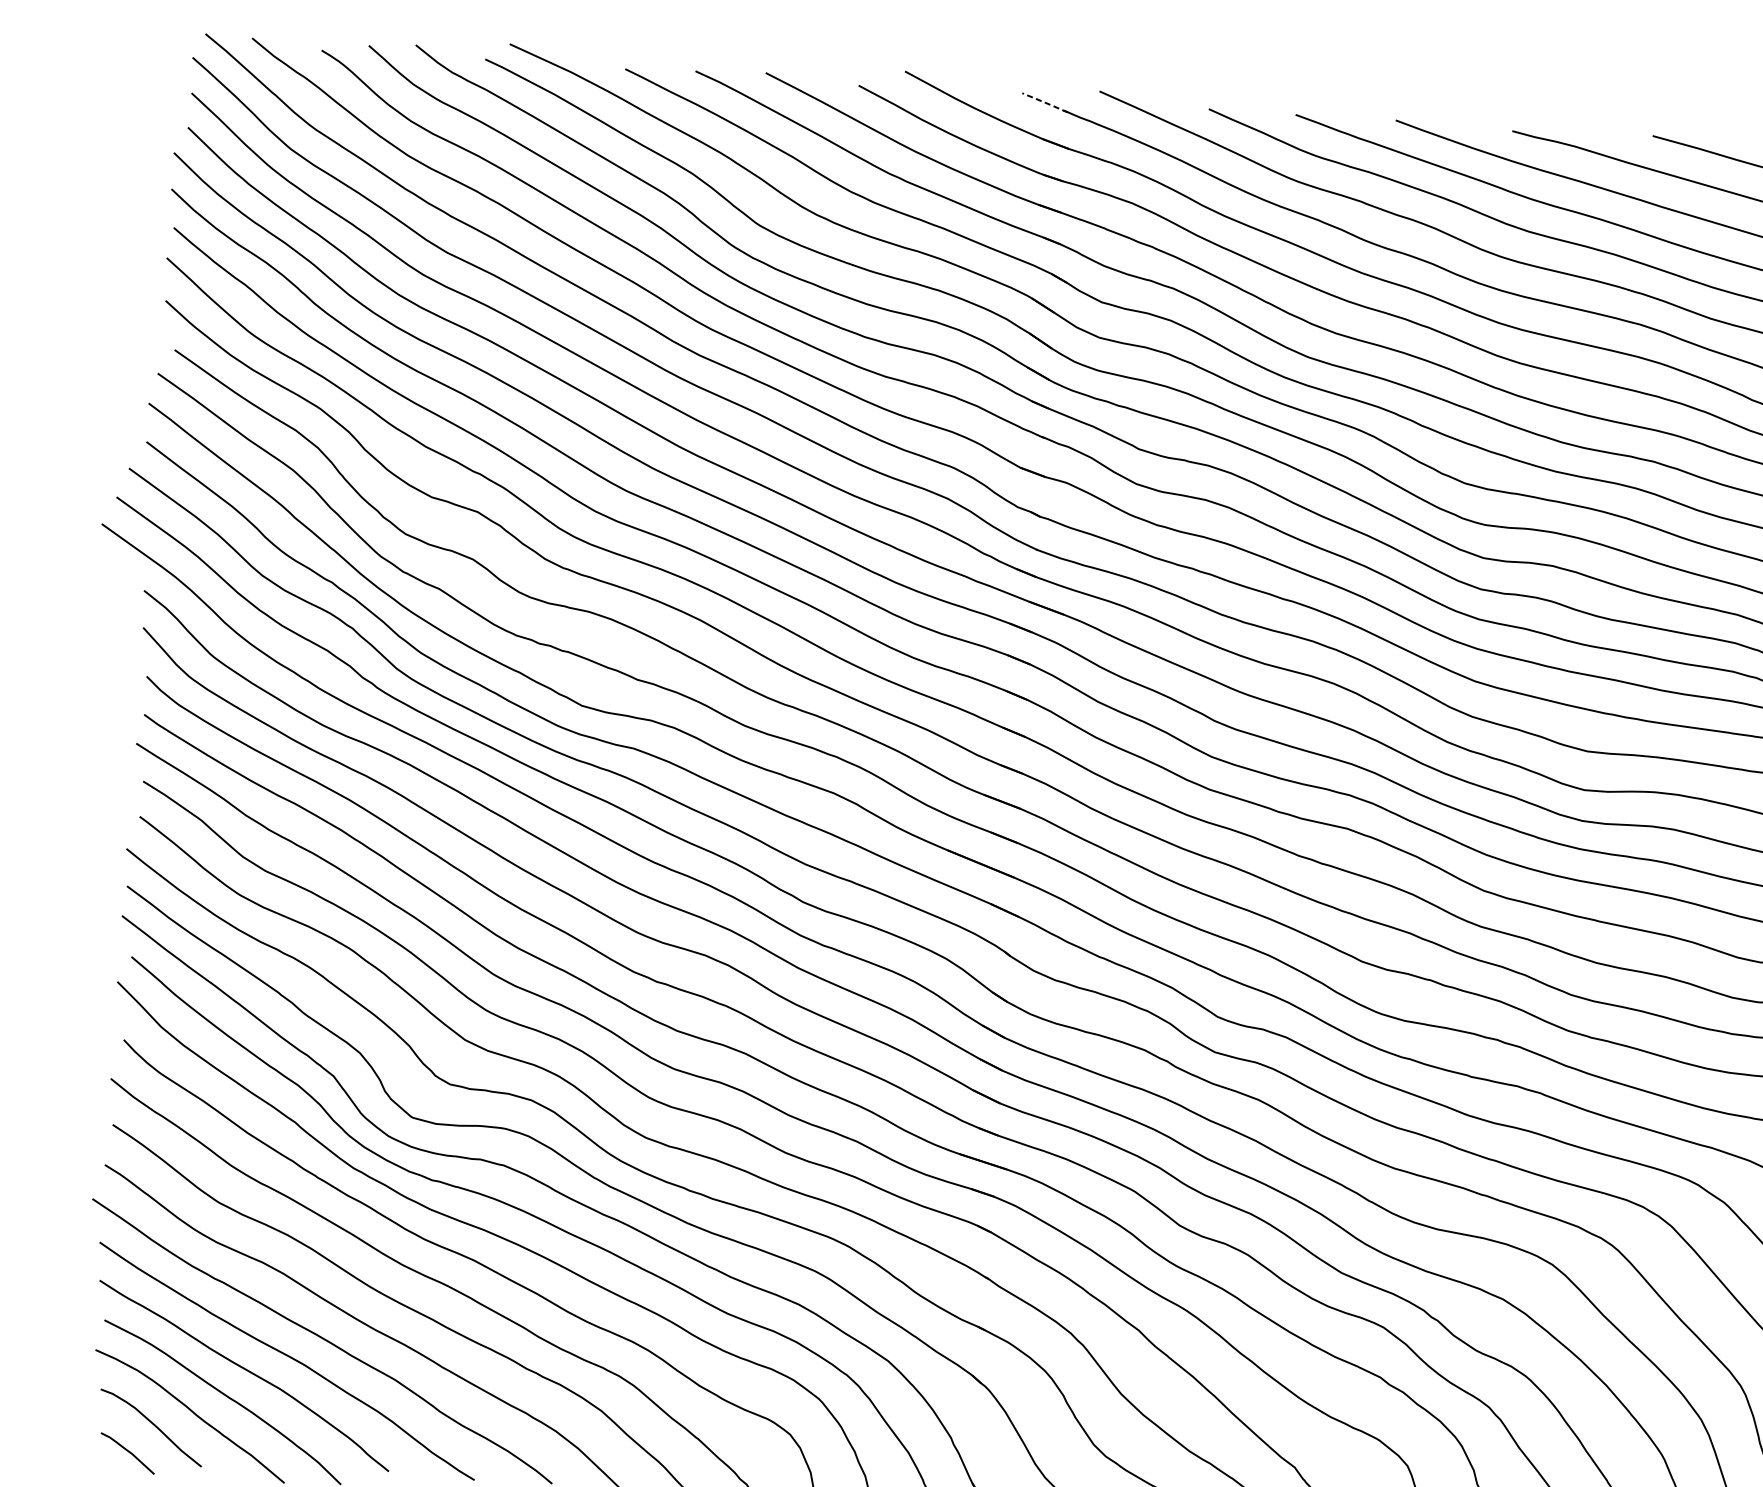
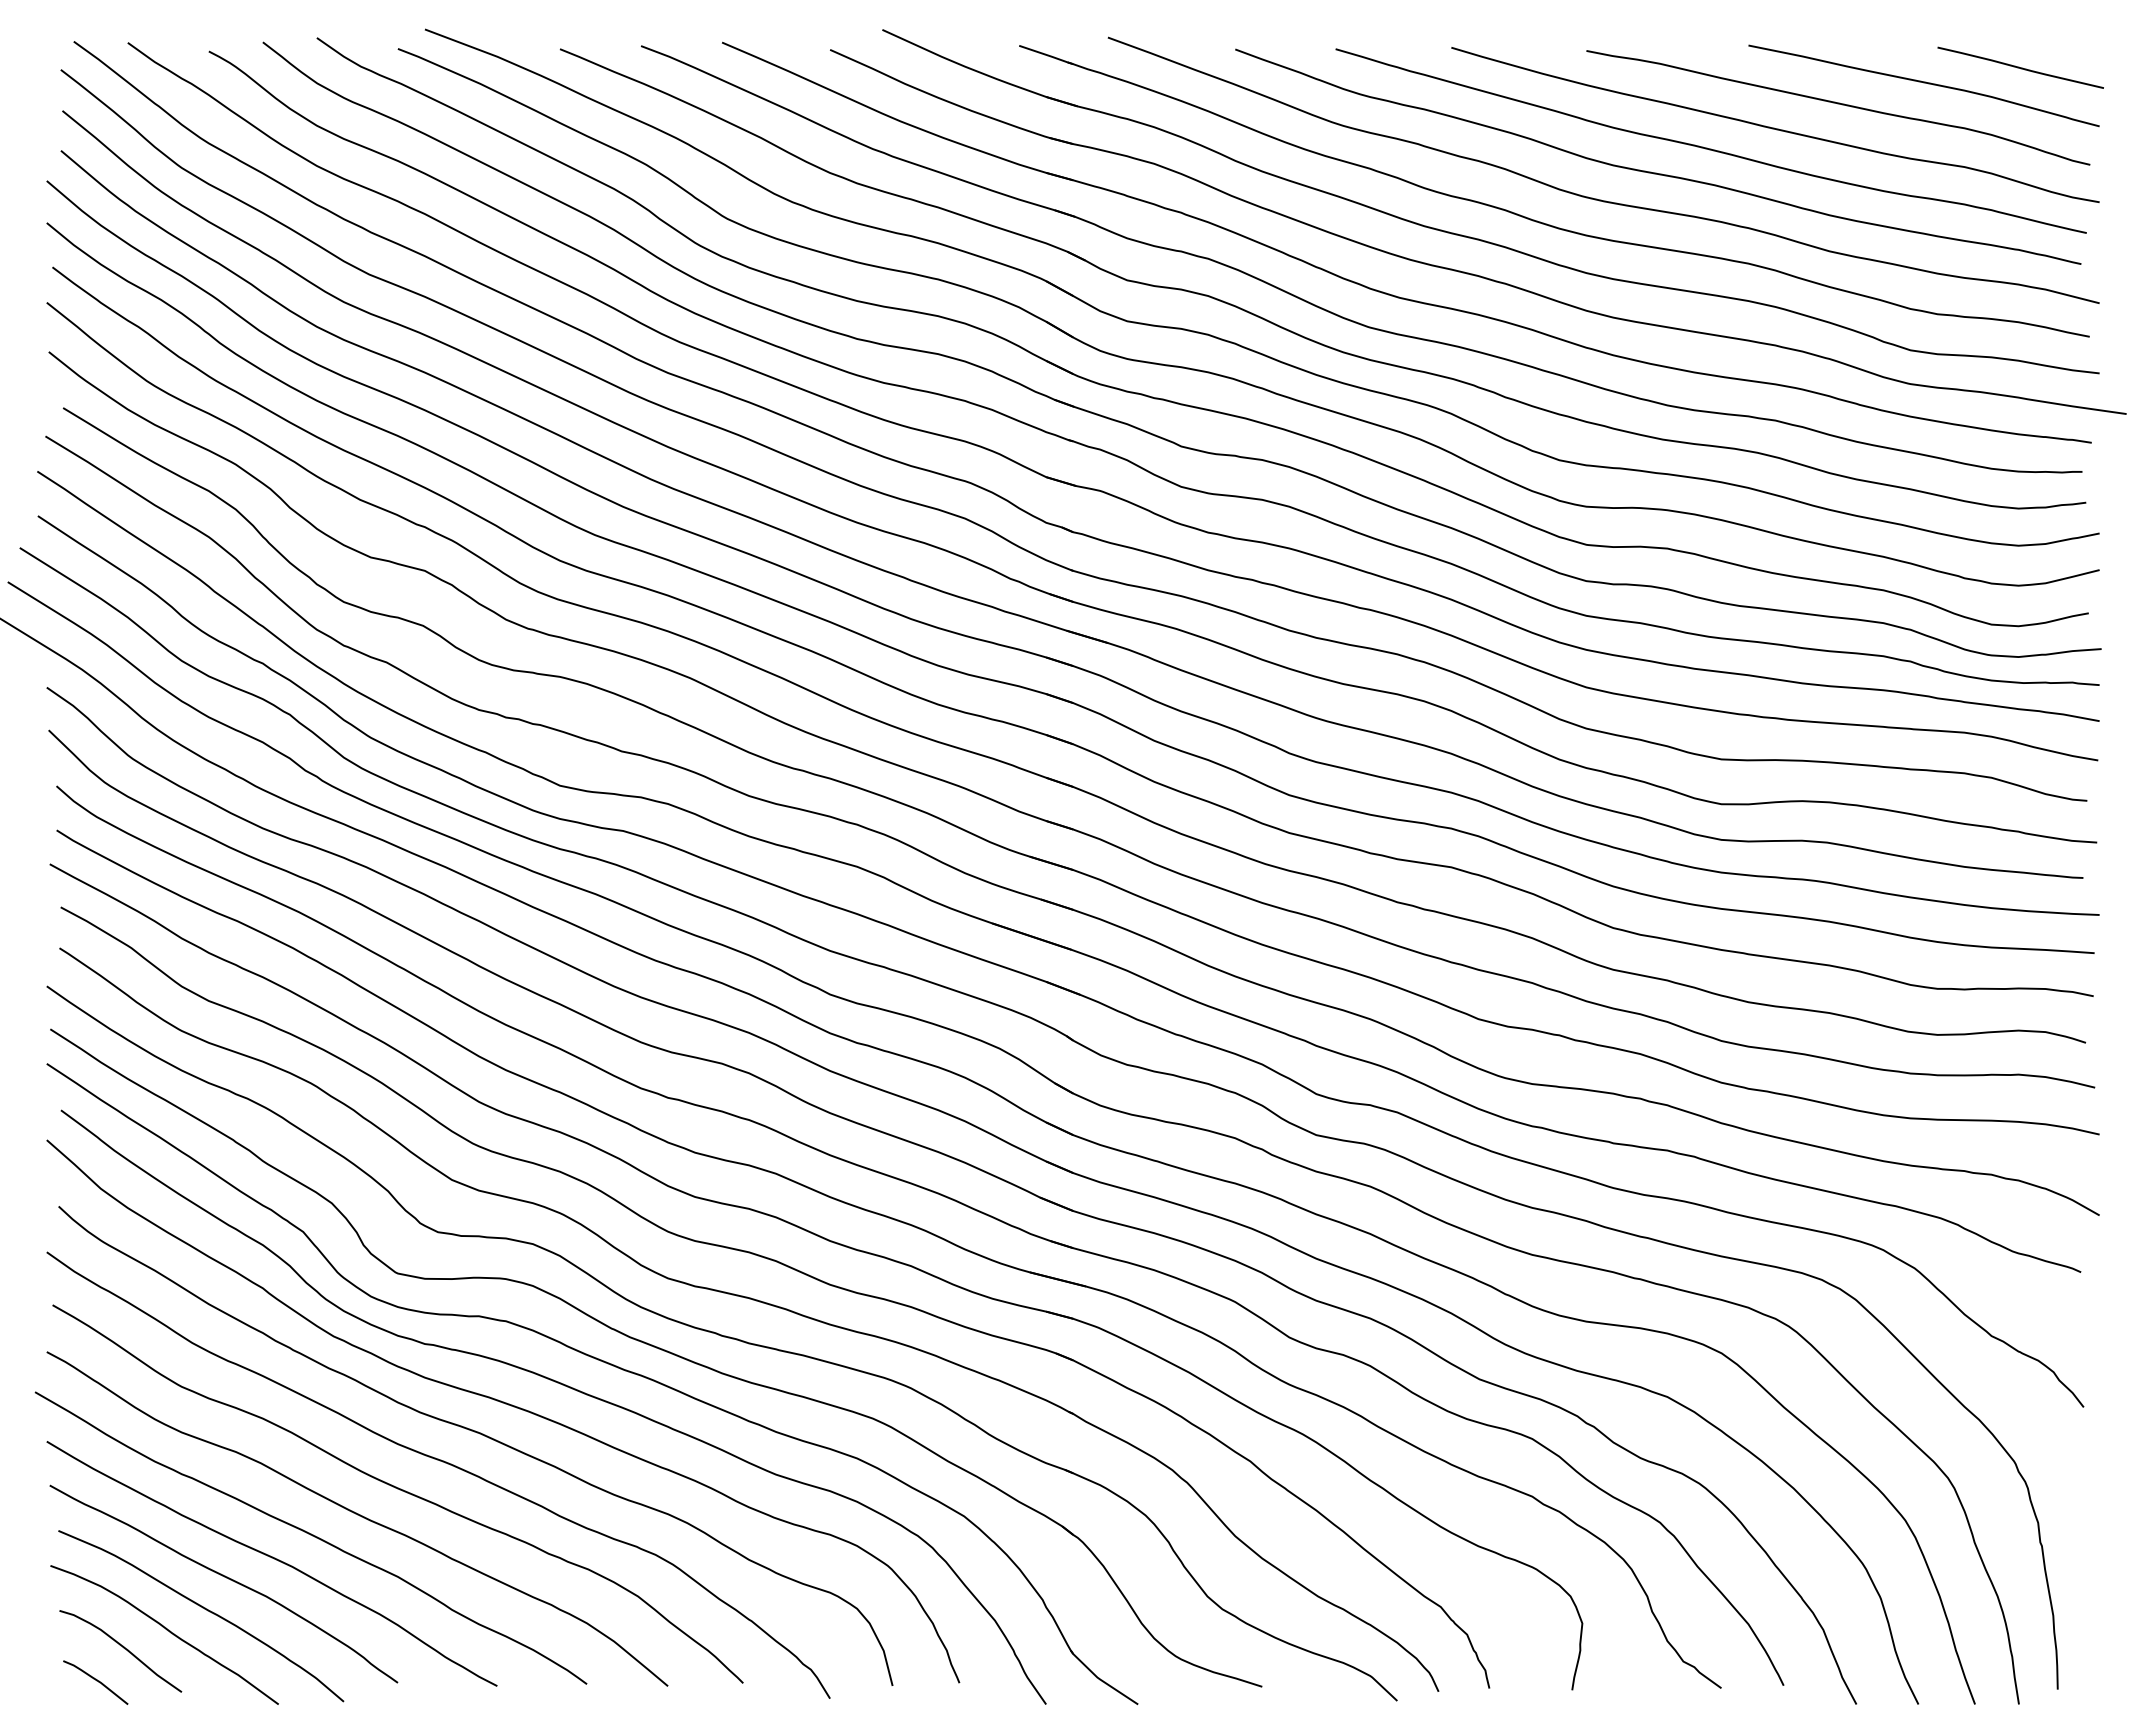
line: (1046, 103) -> (1047, 55), dashed -> solid

